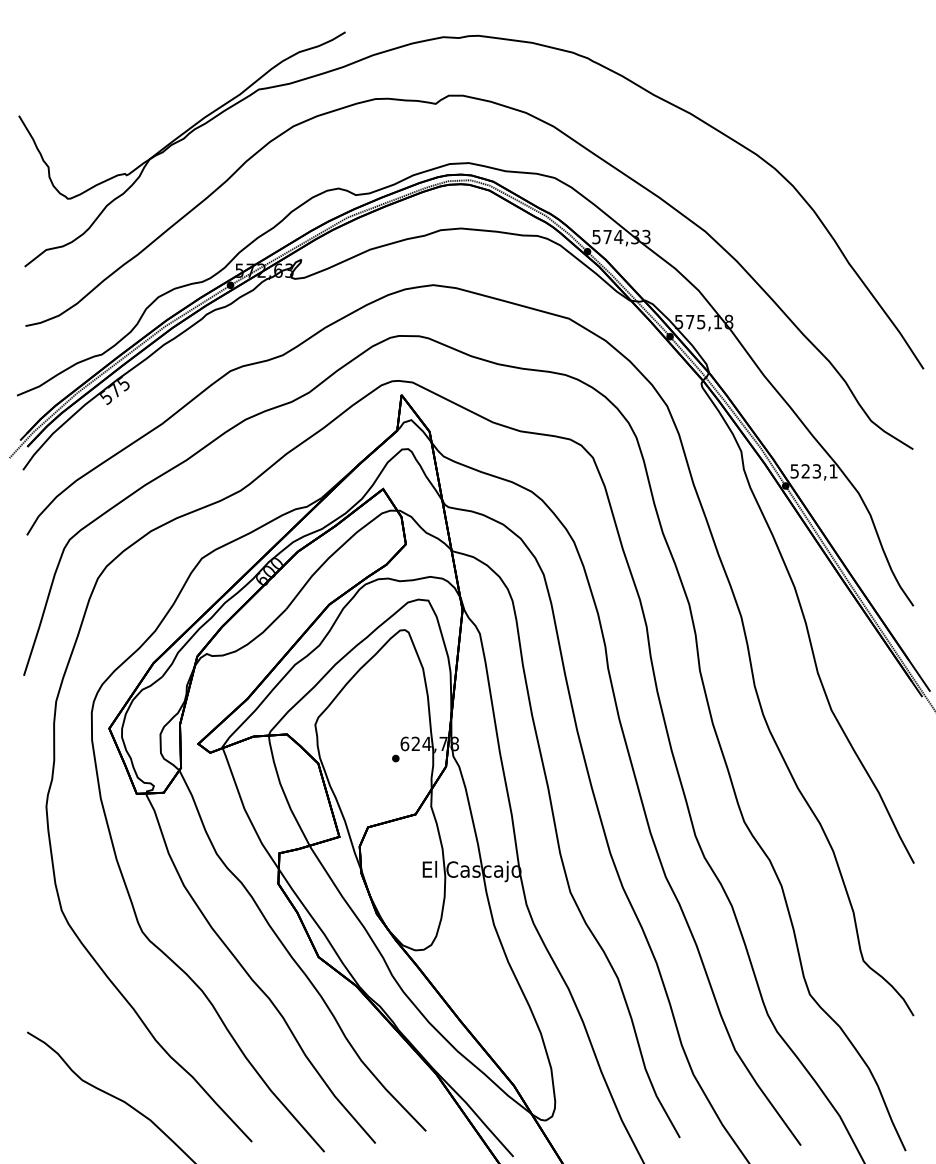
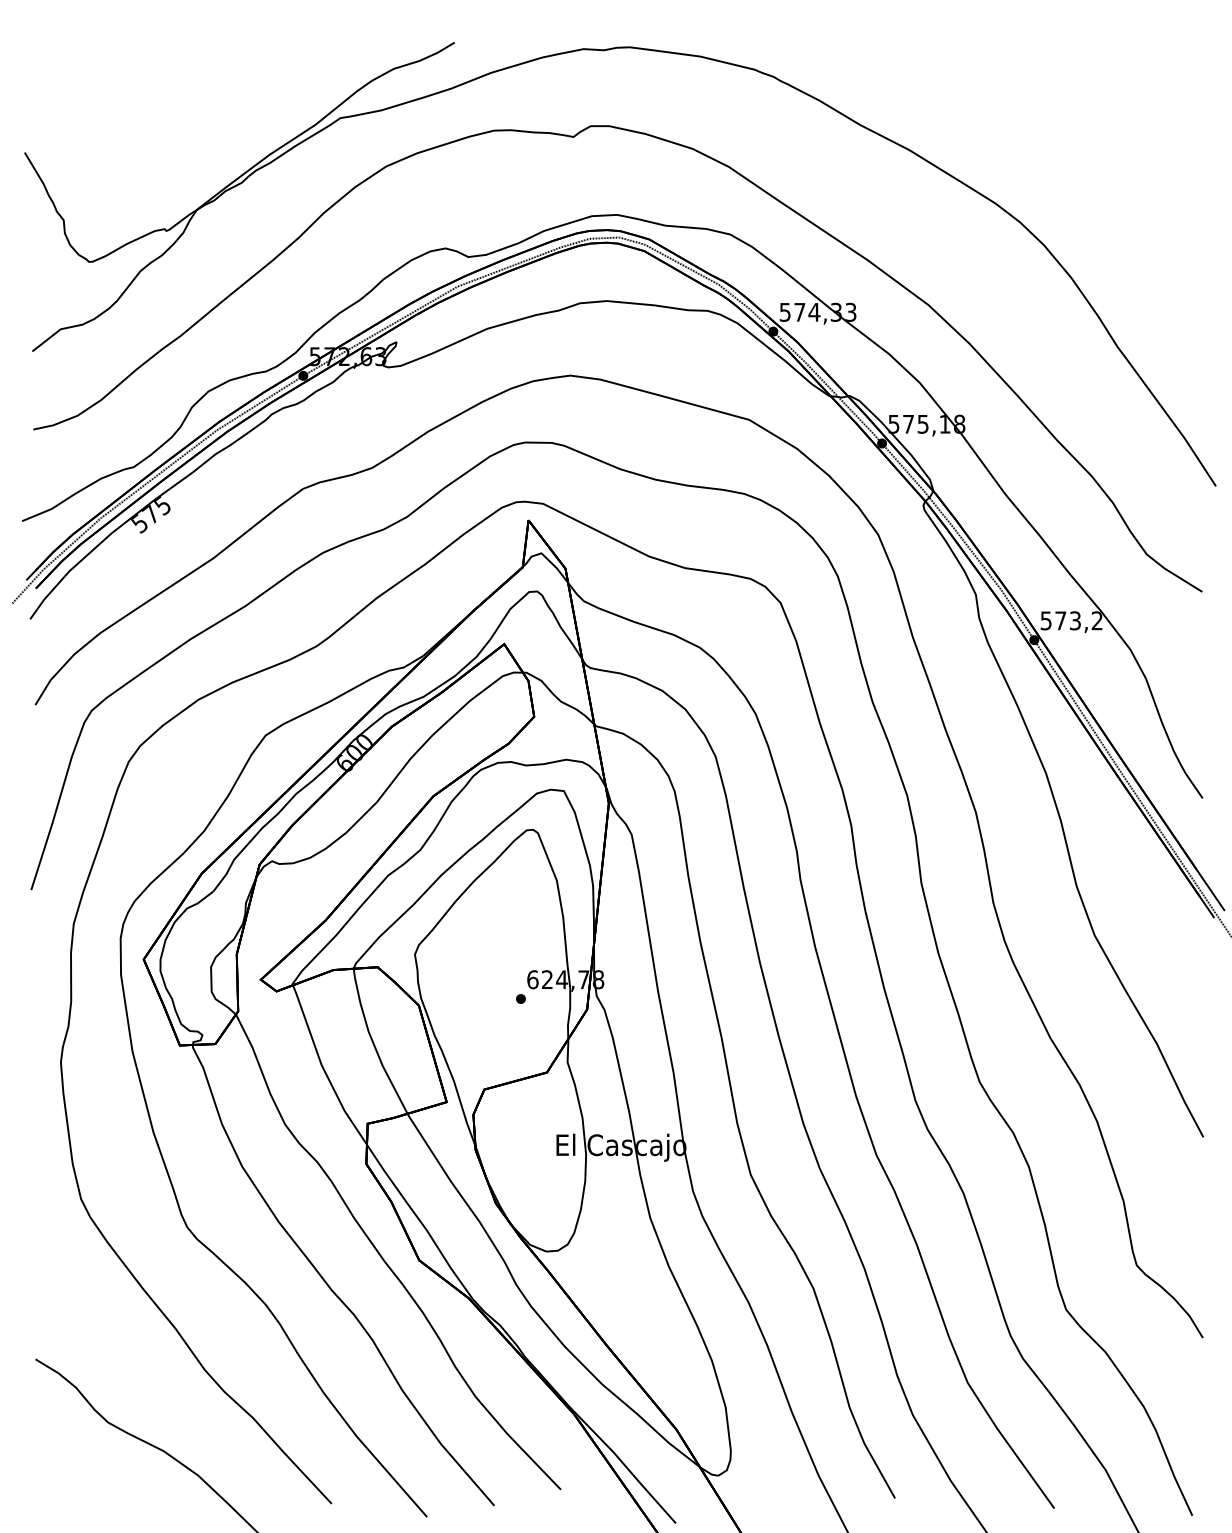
text: (819, 471) -> (1078, 621), 523,1 -> 573,2

